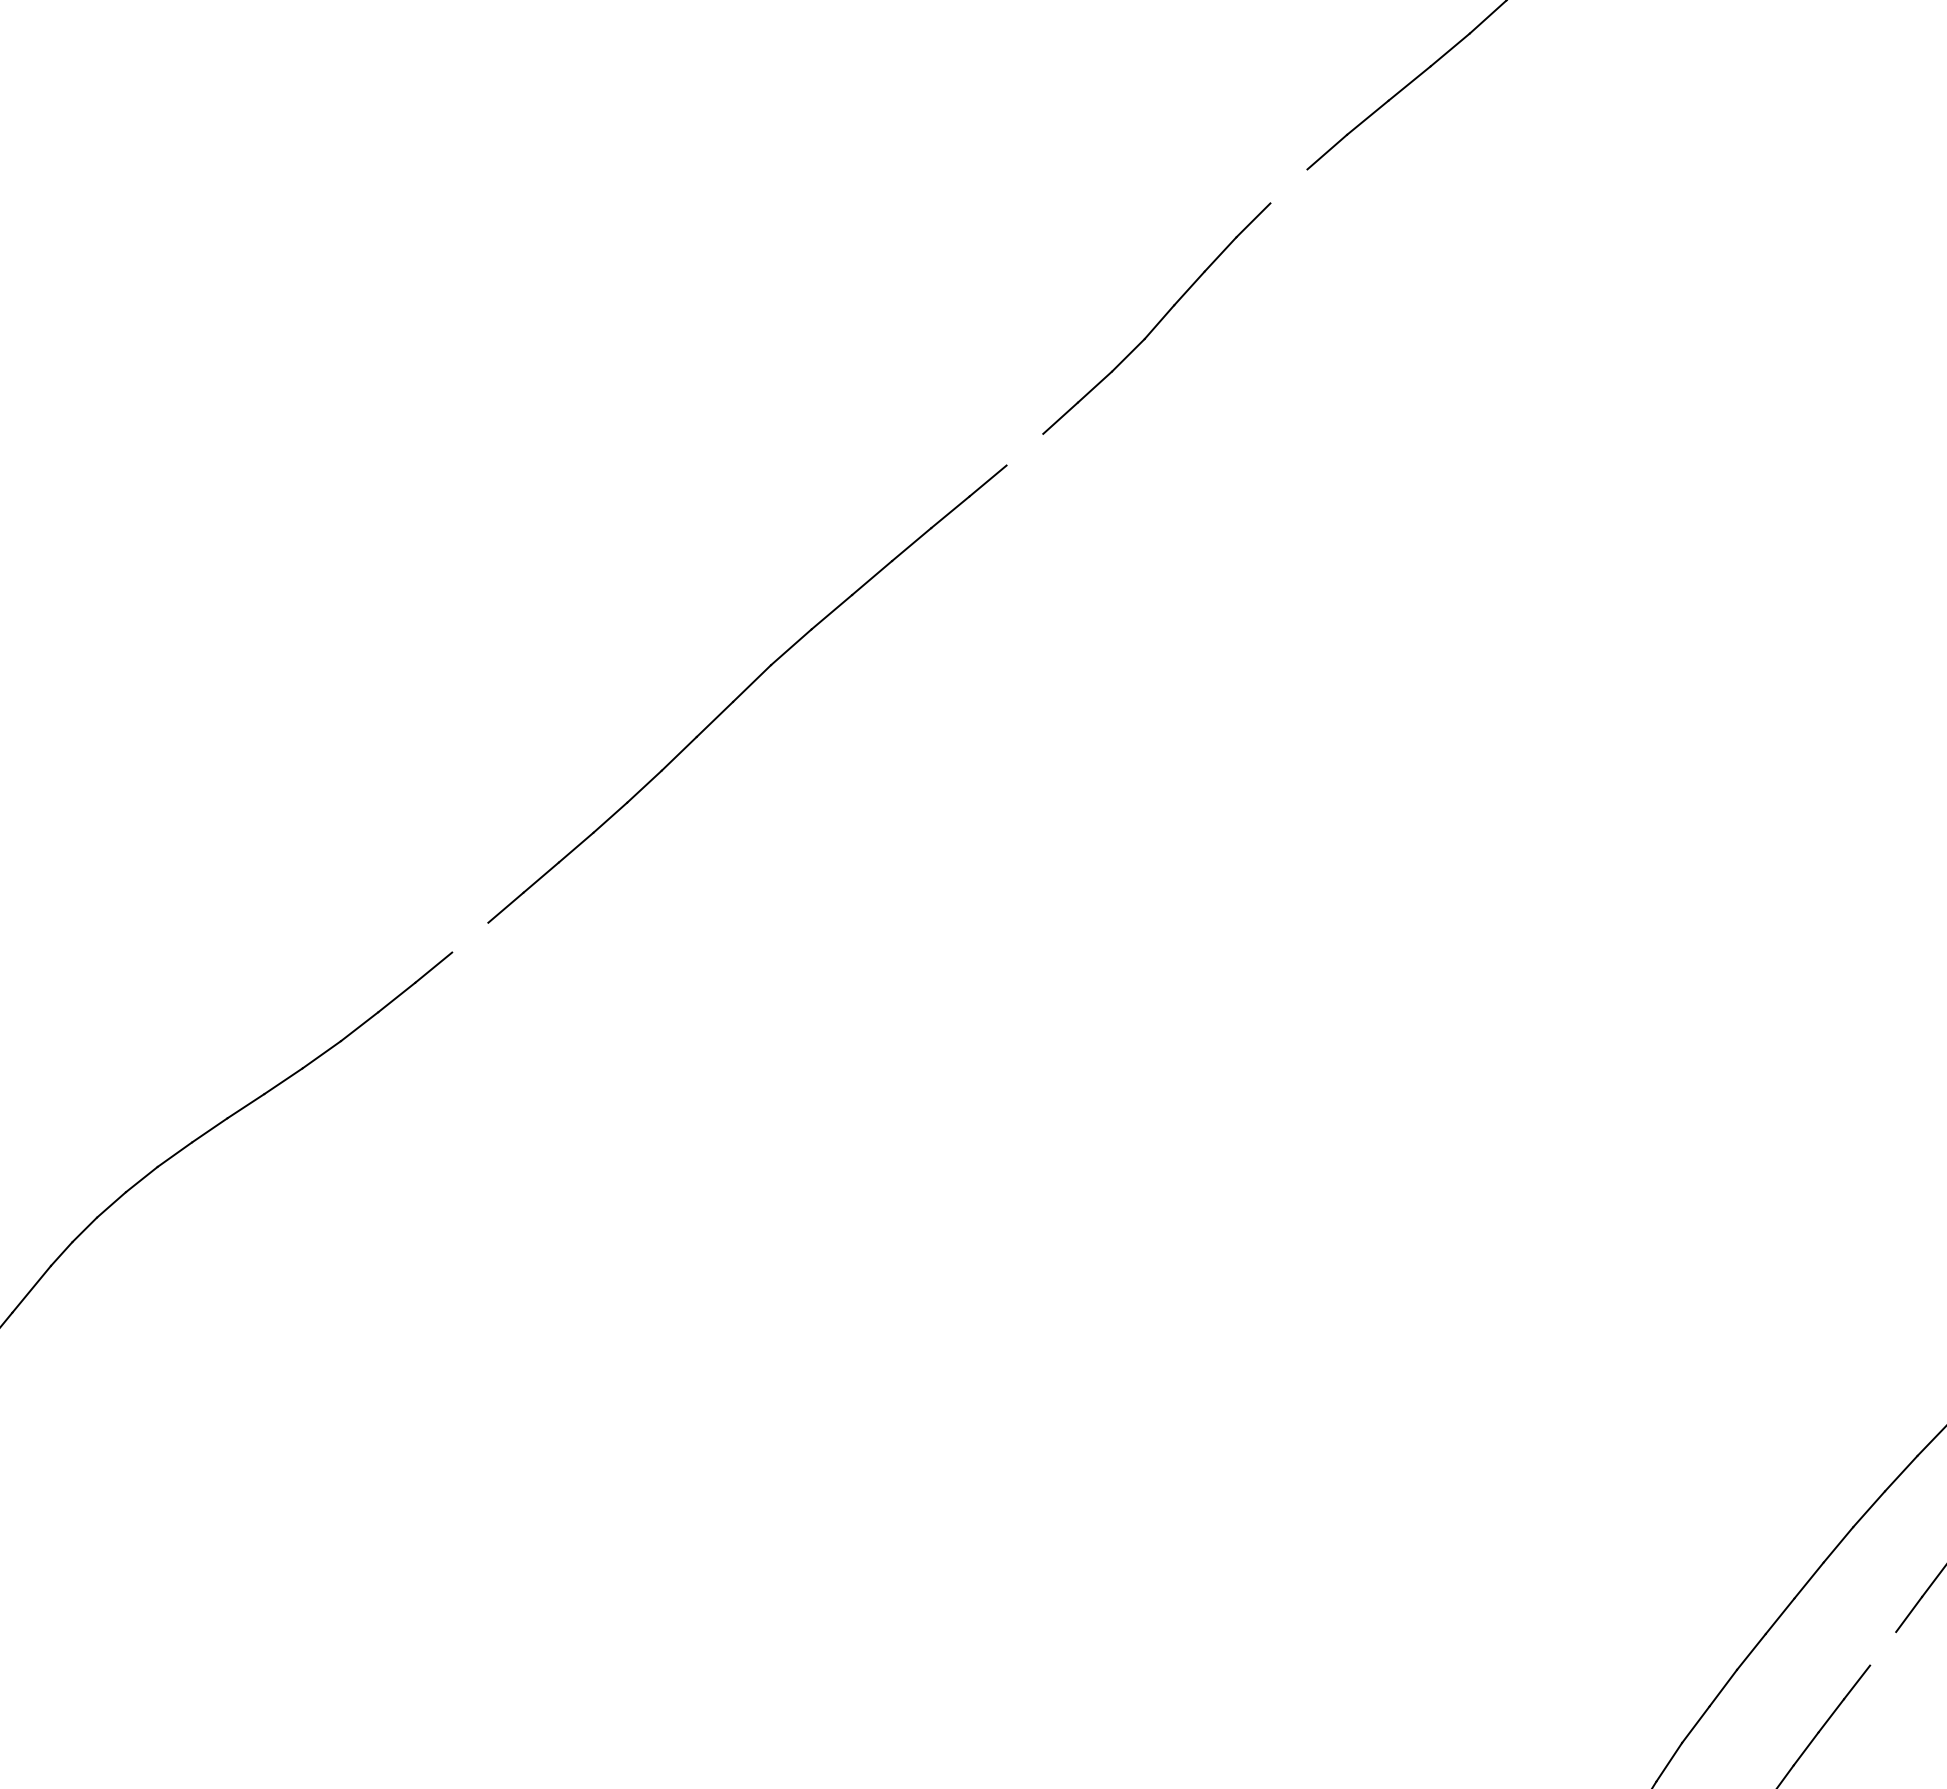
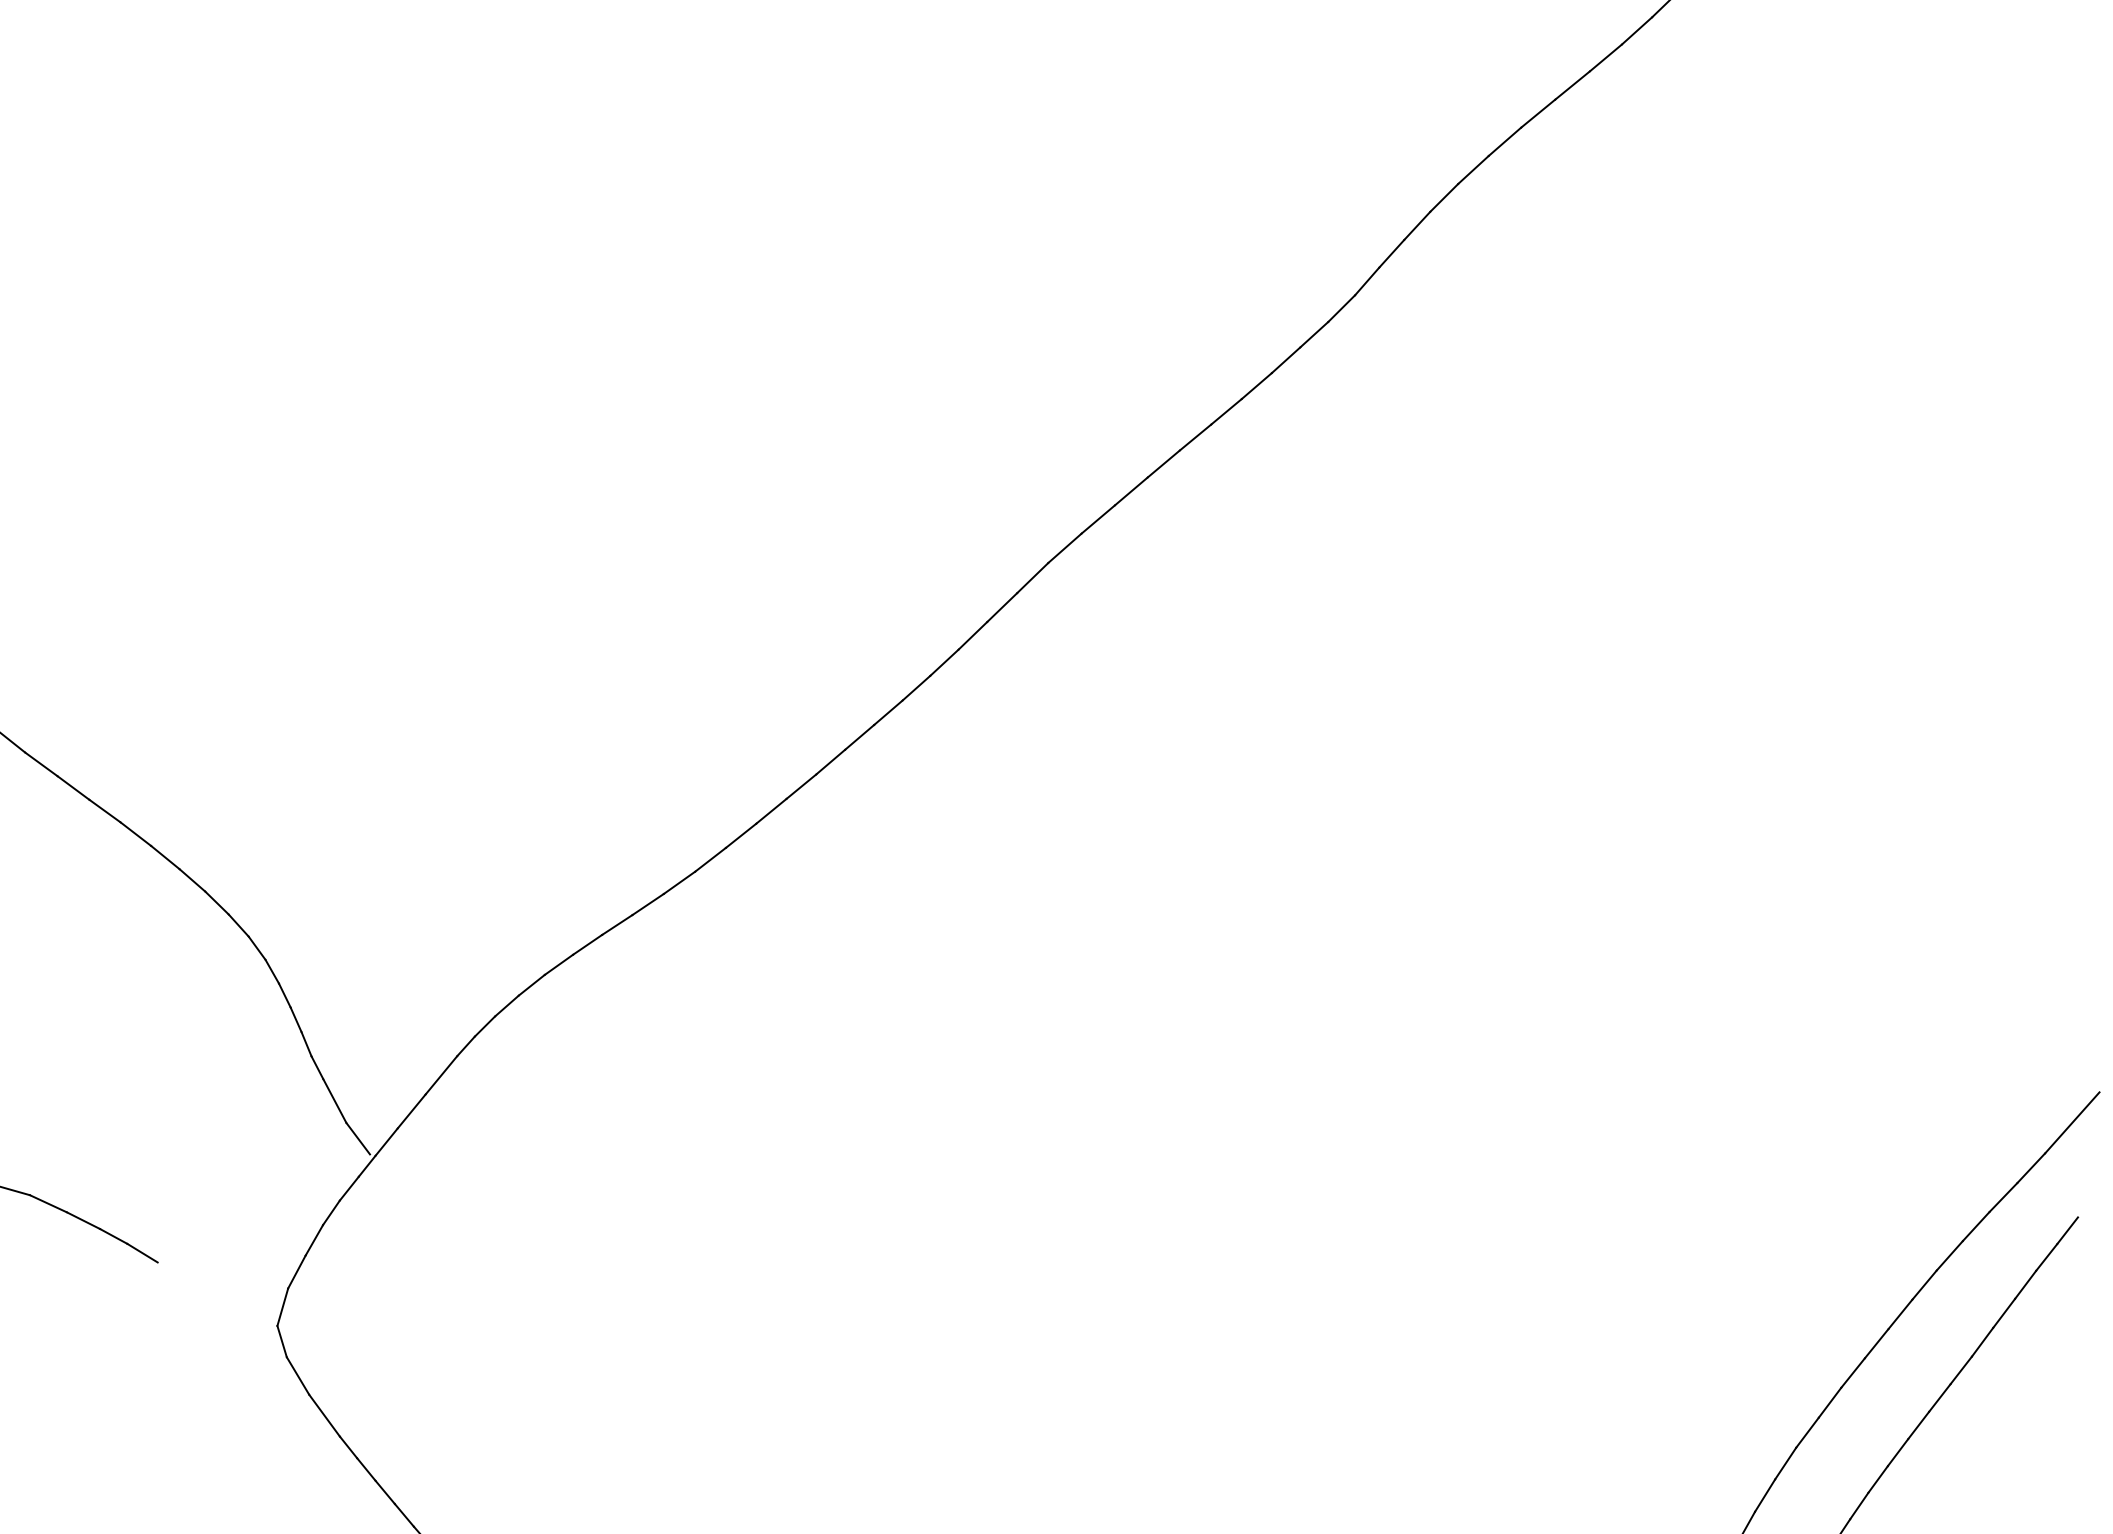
line: (1288, 185) -> (1473, 169), added
line: (1024, 450) -> (1256, 386), added
line: (470, 937) -> (801, 786), added
line: (1882, 1648) -> (1960, 1370), added

